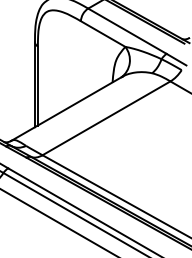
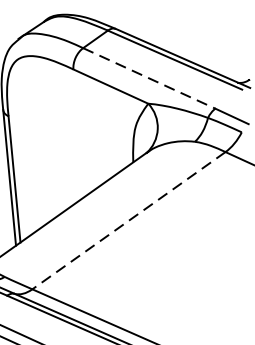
line: (127, 31) -> (149, 78), solid -> dashed
line: (106, 118) -> (128, 220), solid -> dashed

